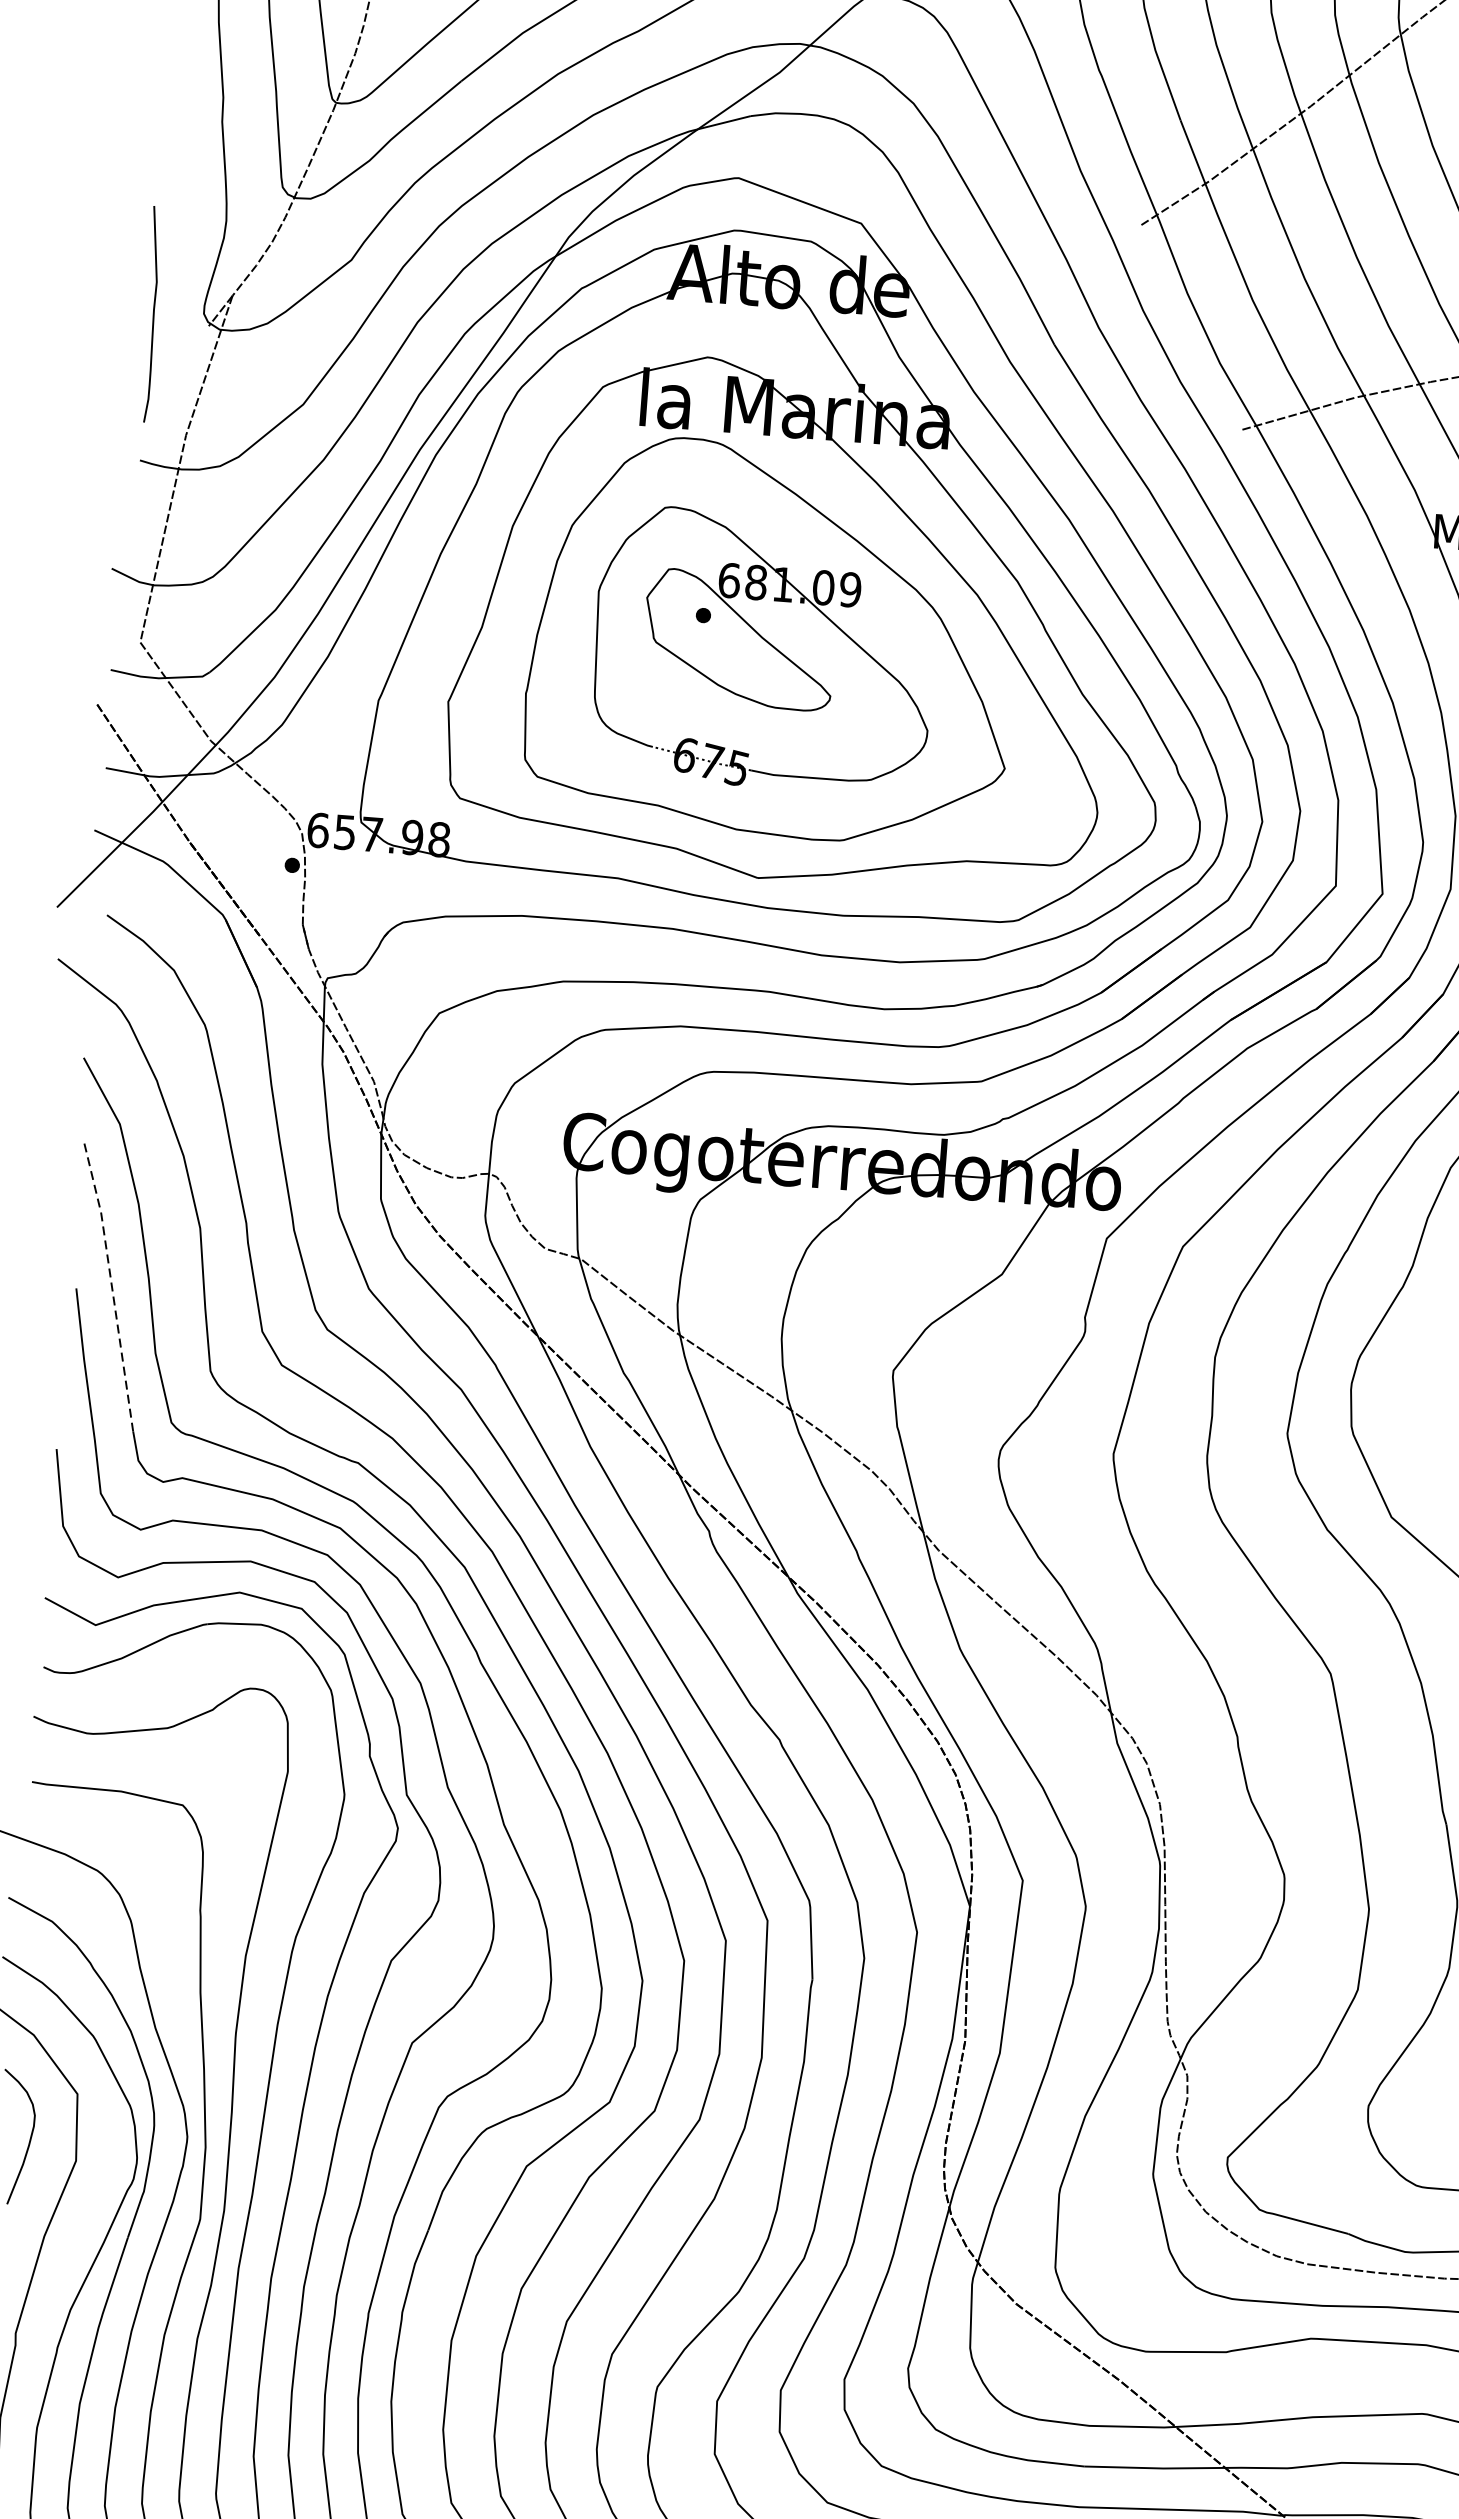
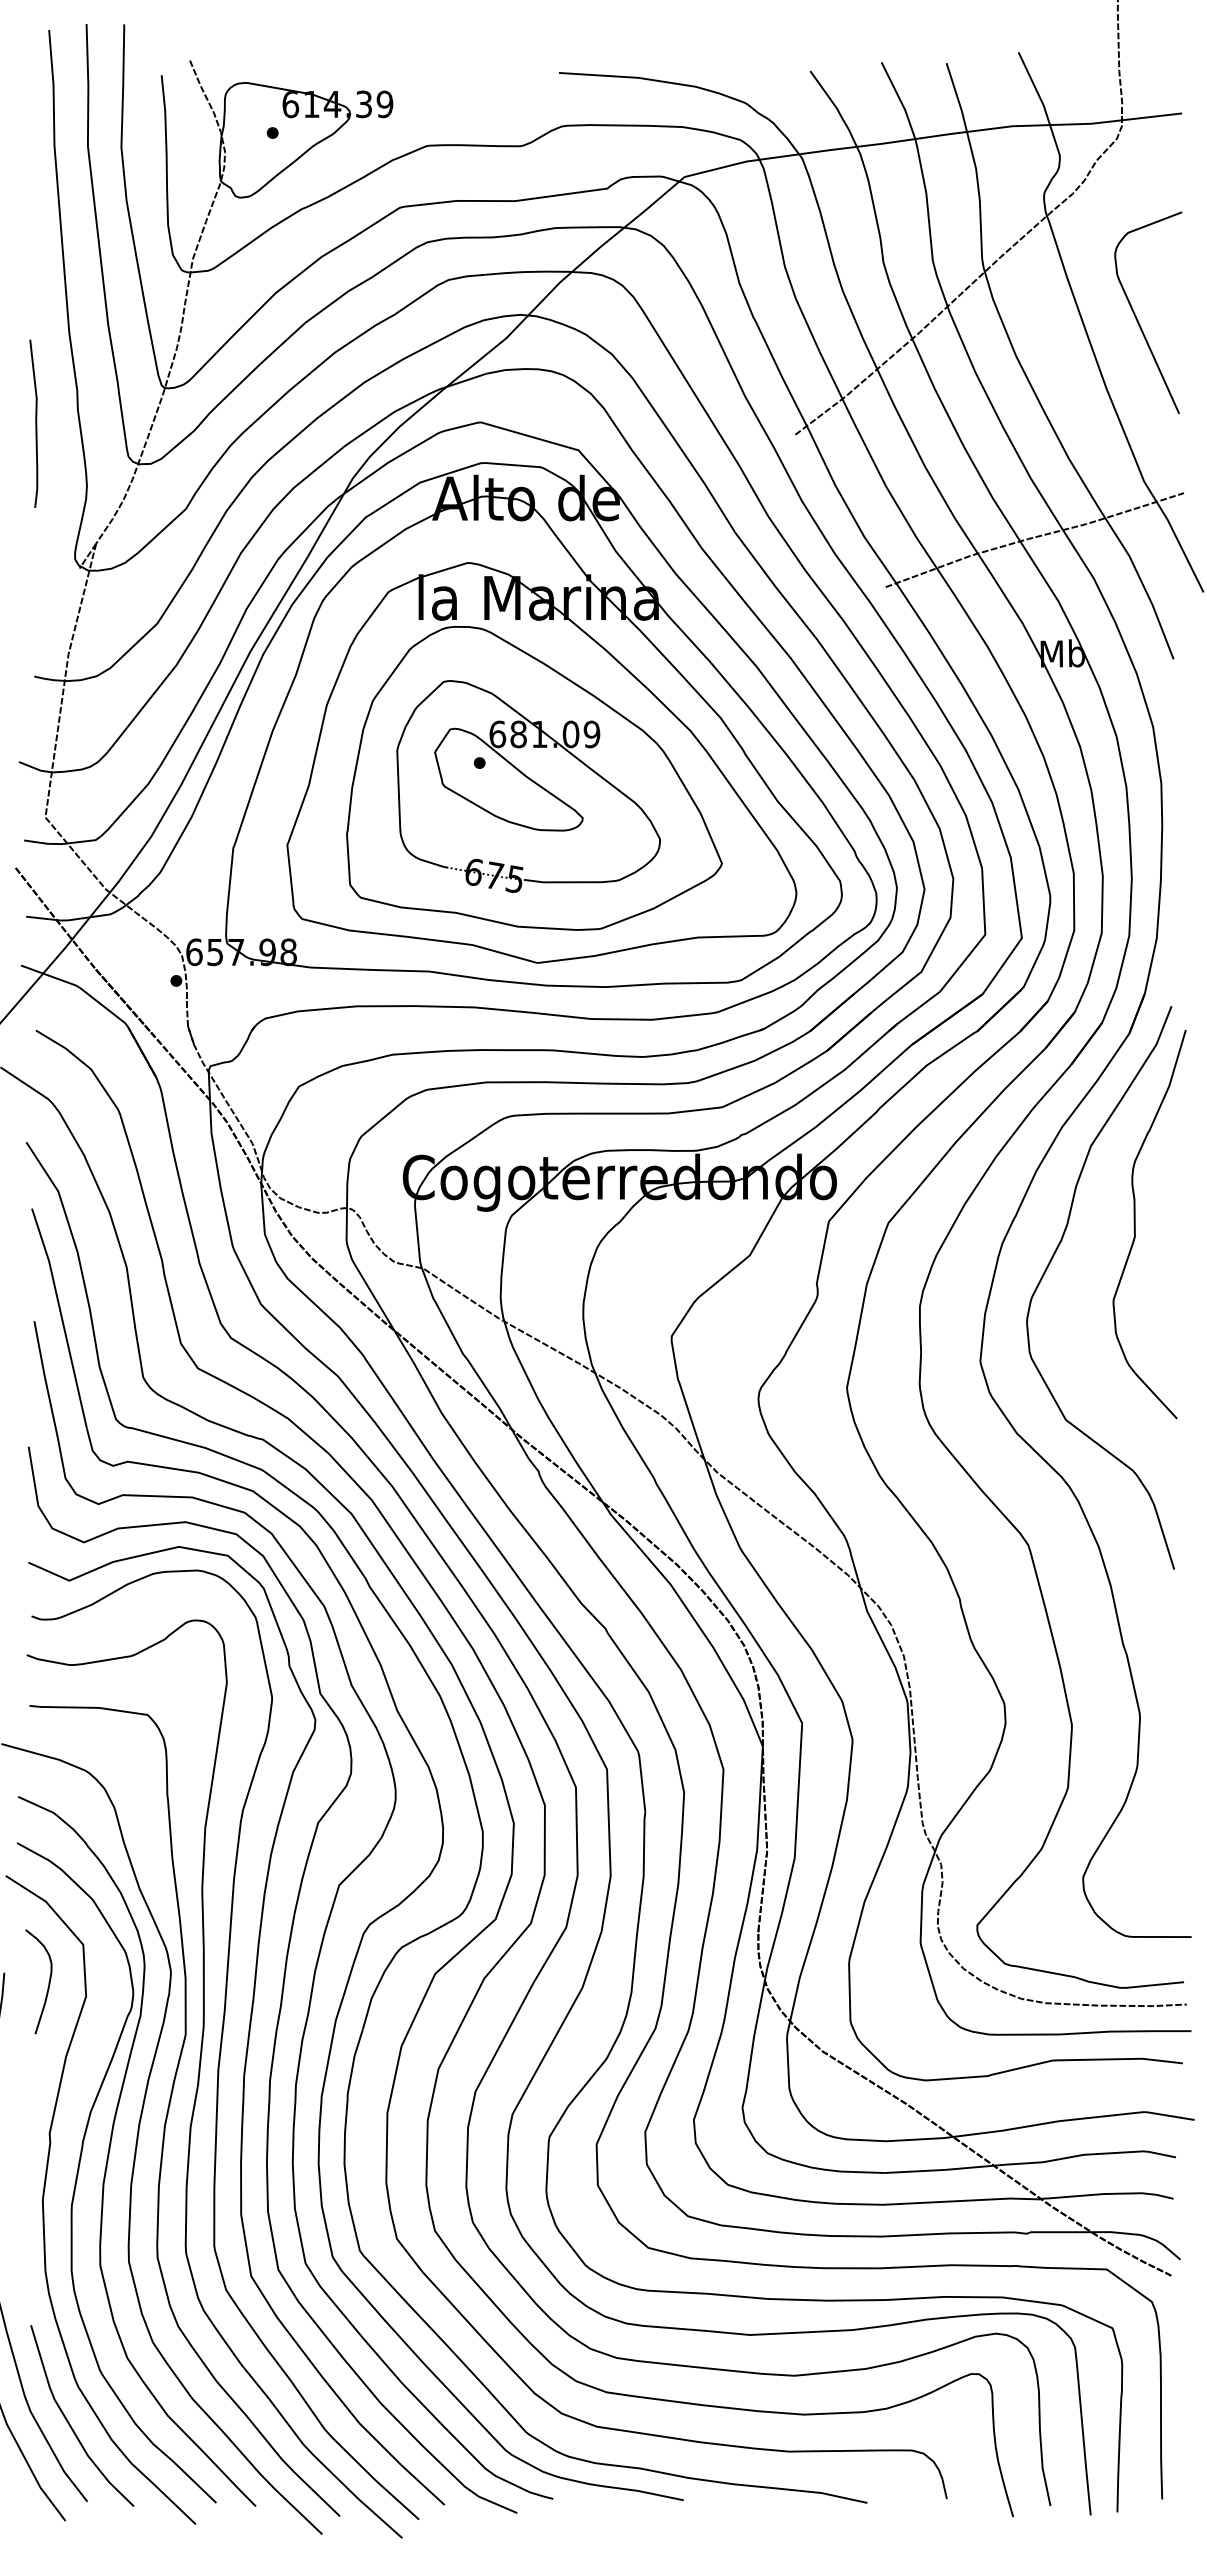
curve: (152, 314) -> (35, 423), moved
line: (111, 1286) -> (61, 1317), dashed -> solid

